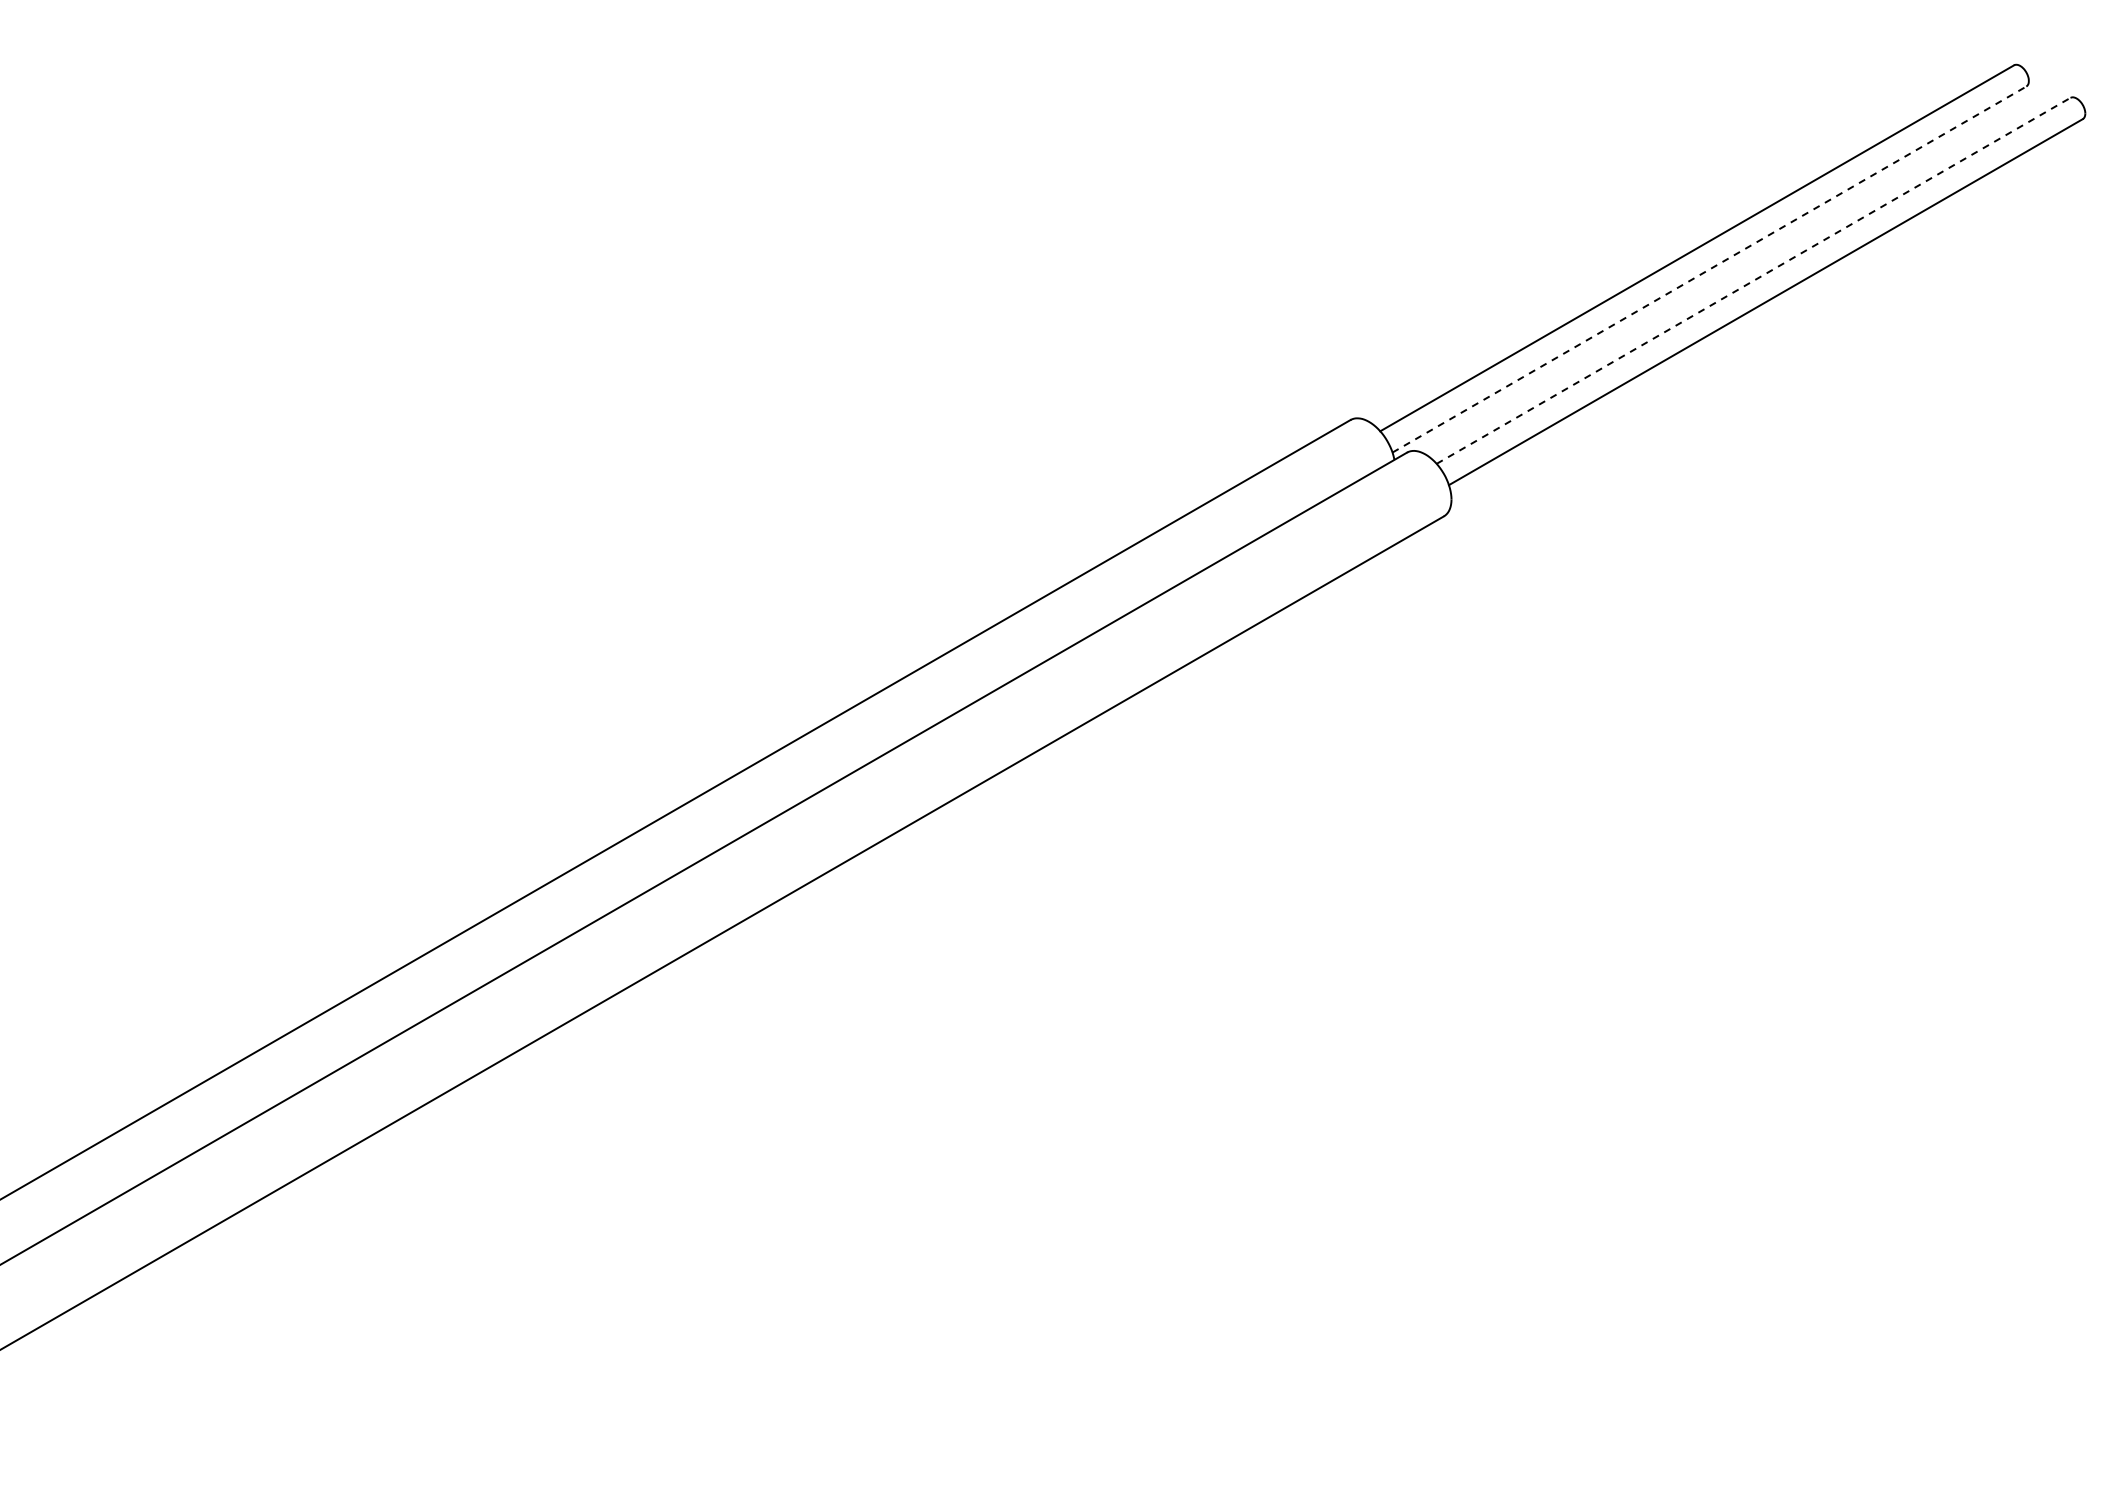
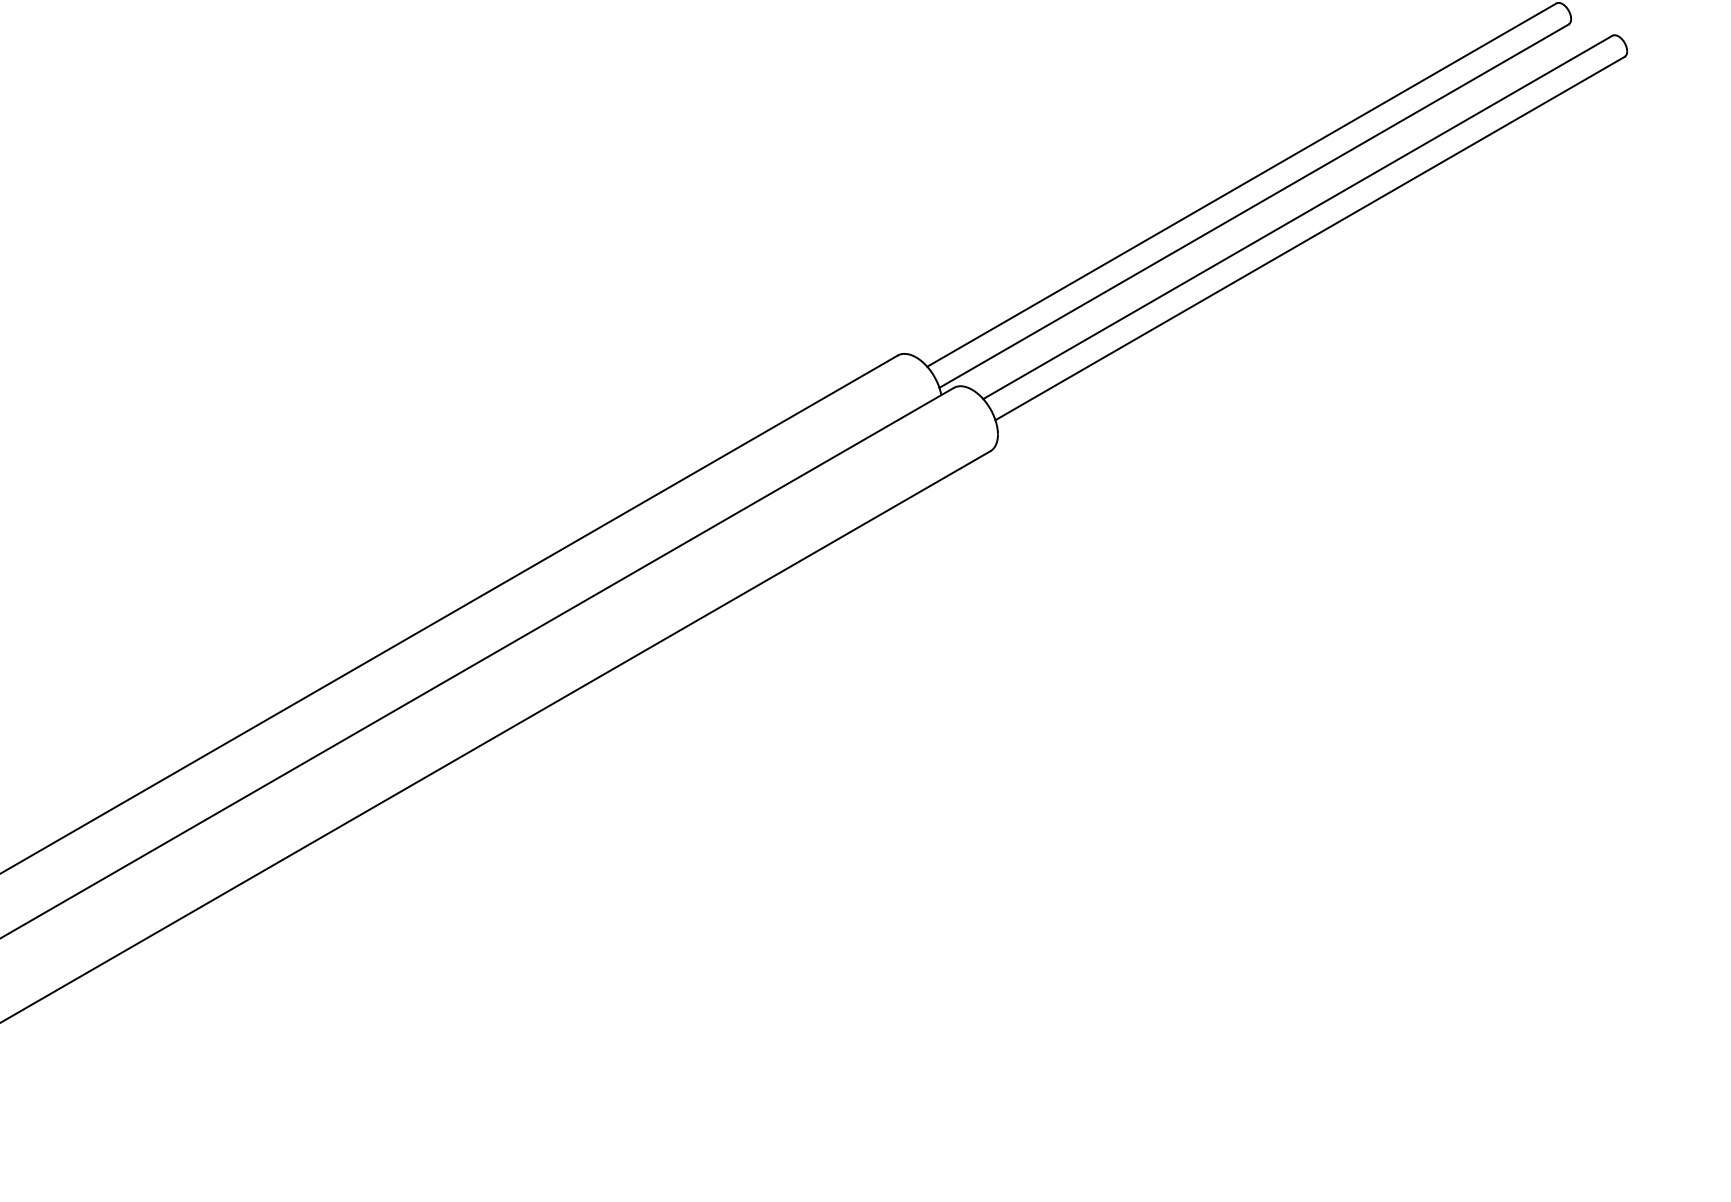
line: (1709, 269) -> (1254, 206), dashed -> solid
line: (1753, 280) -> (1297, 217), dashed -> solid

